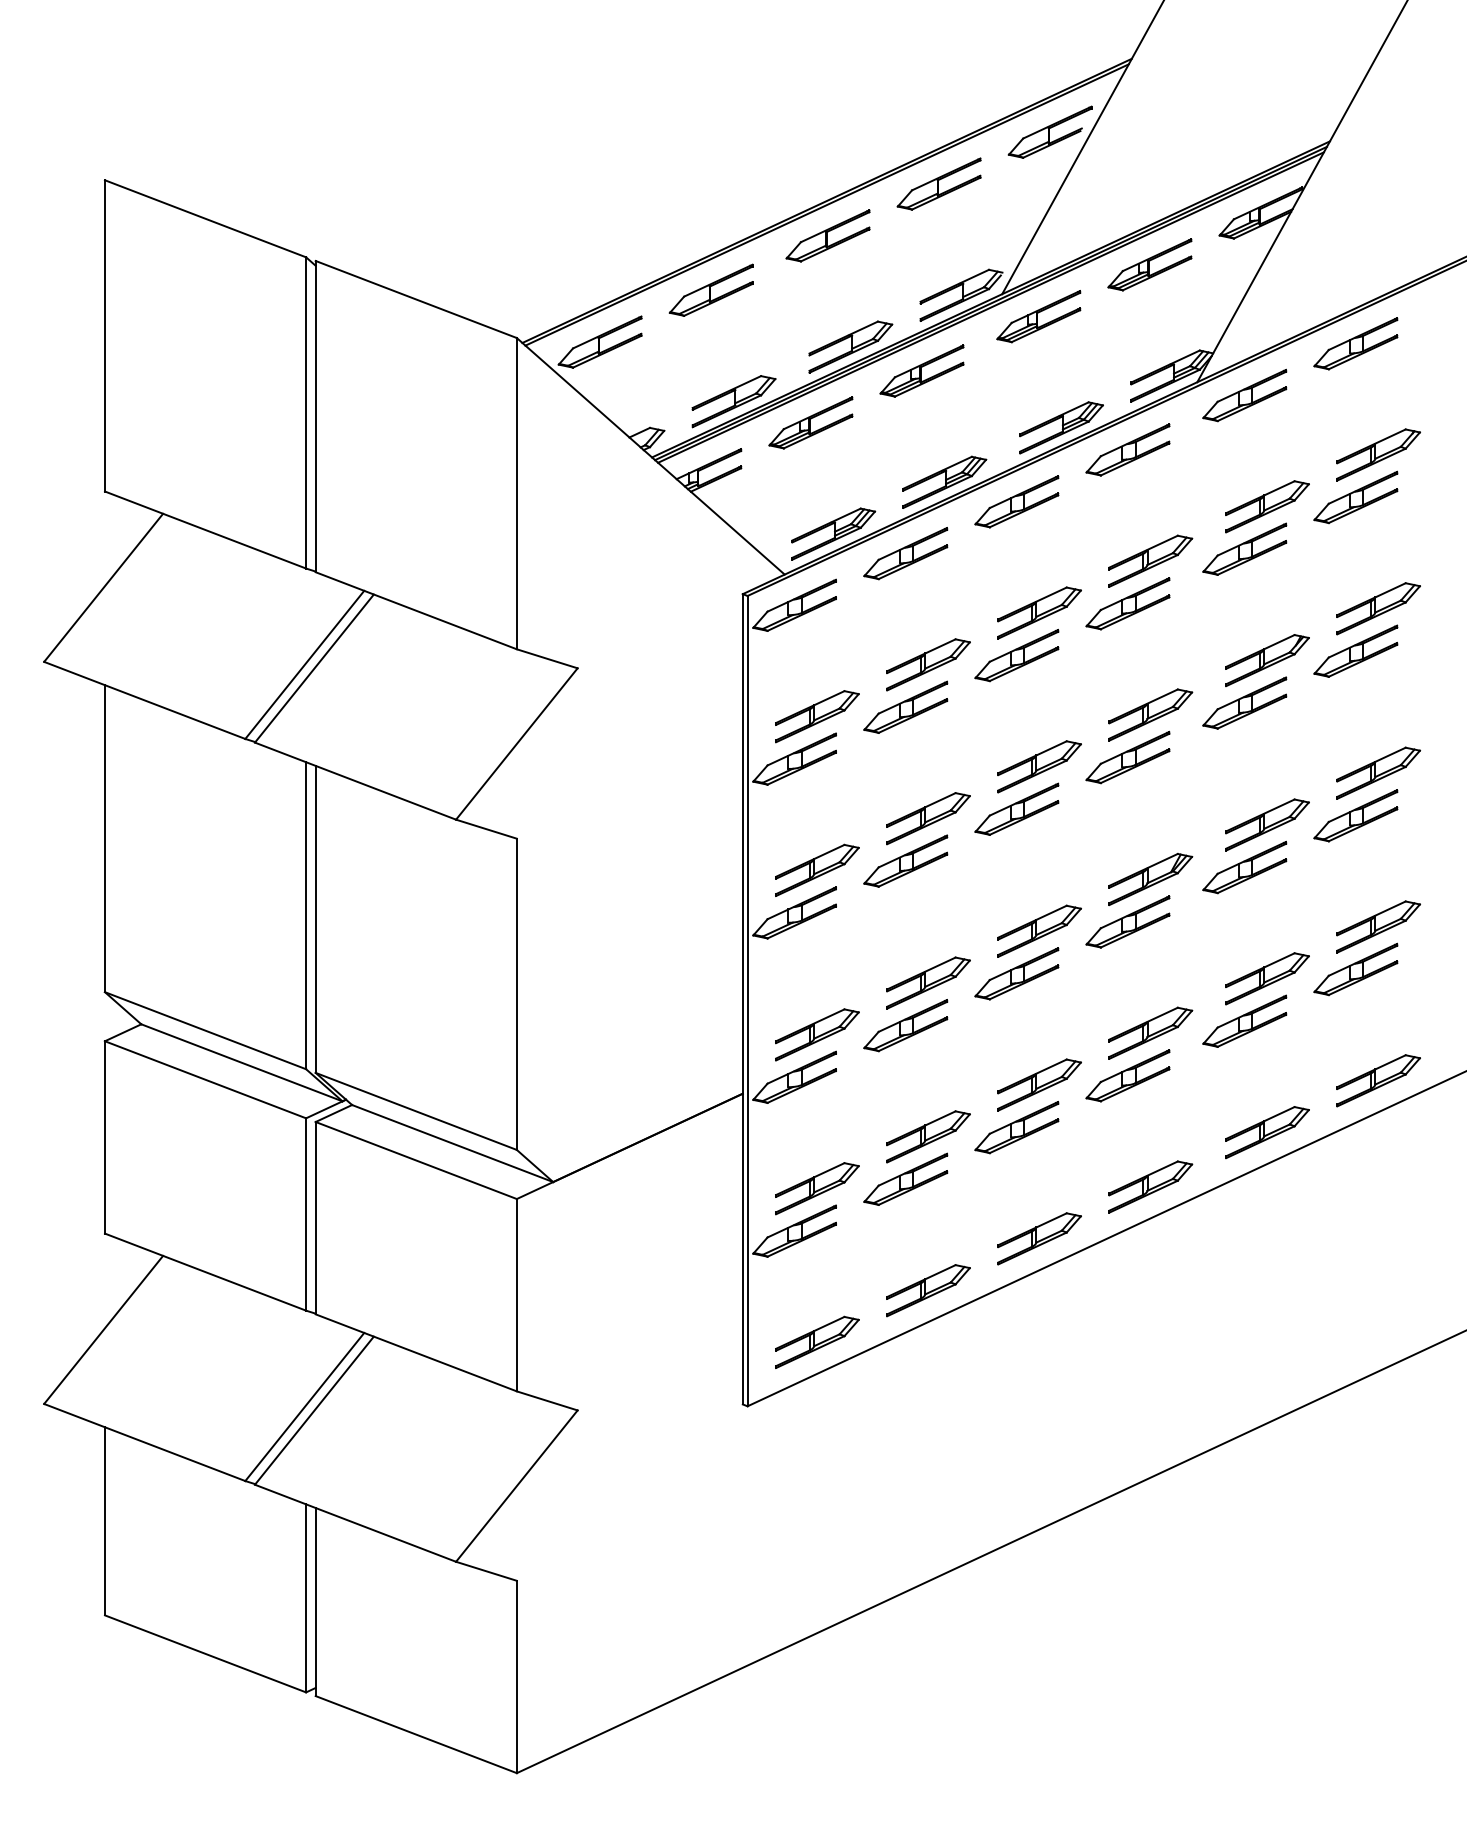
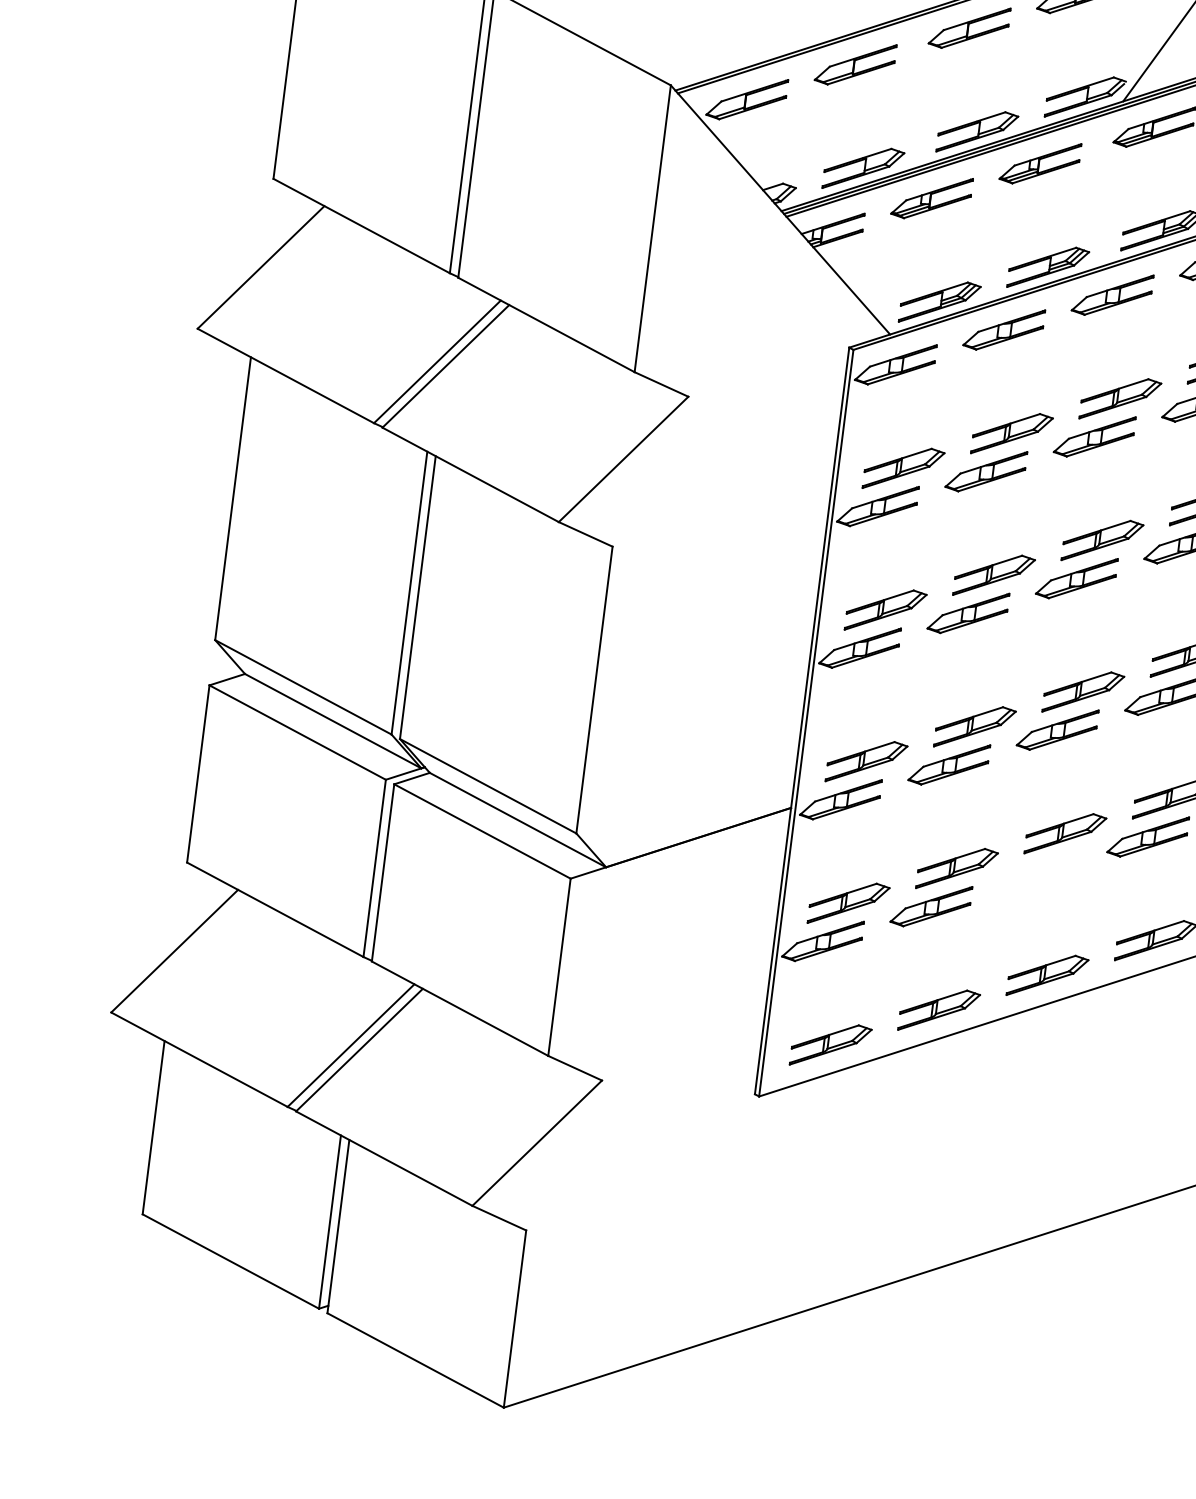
part: (1016, 1127) -> (1039, 870), removed

